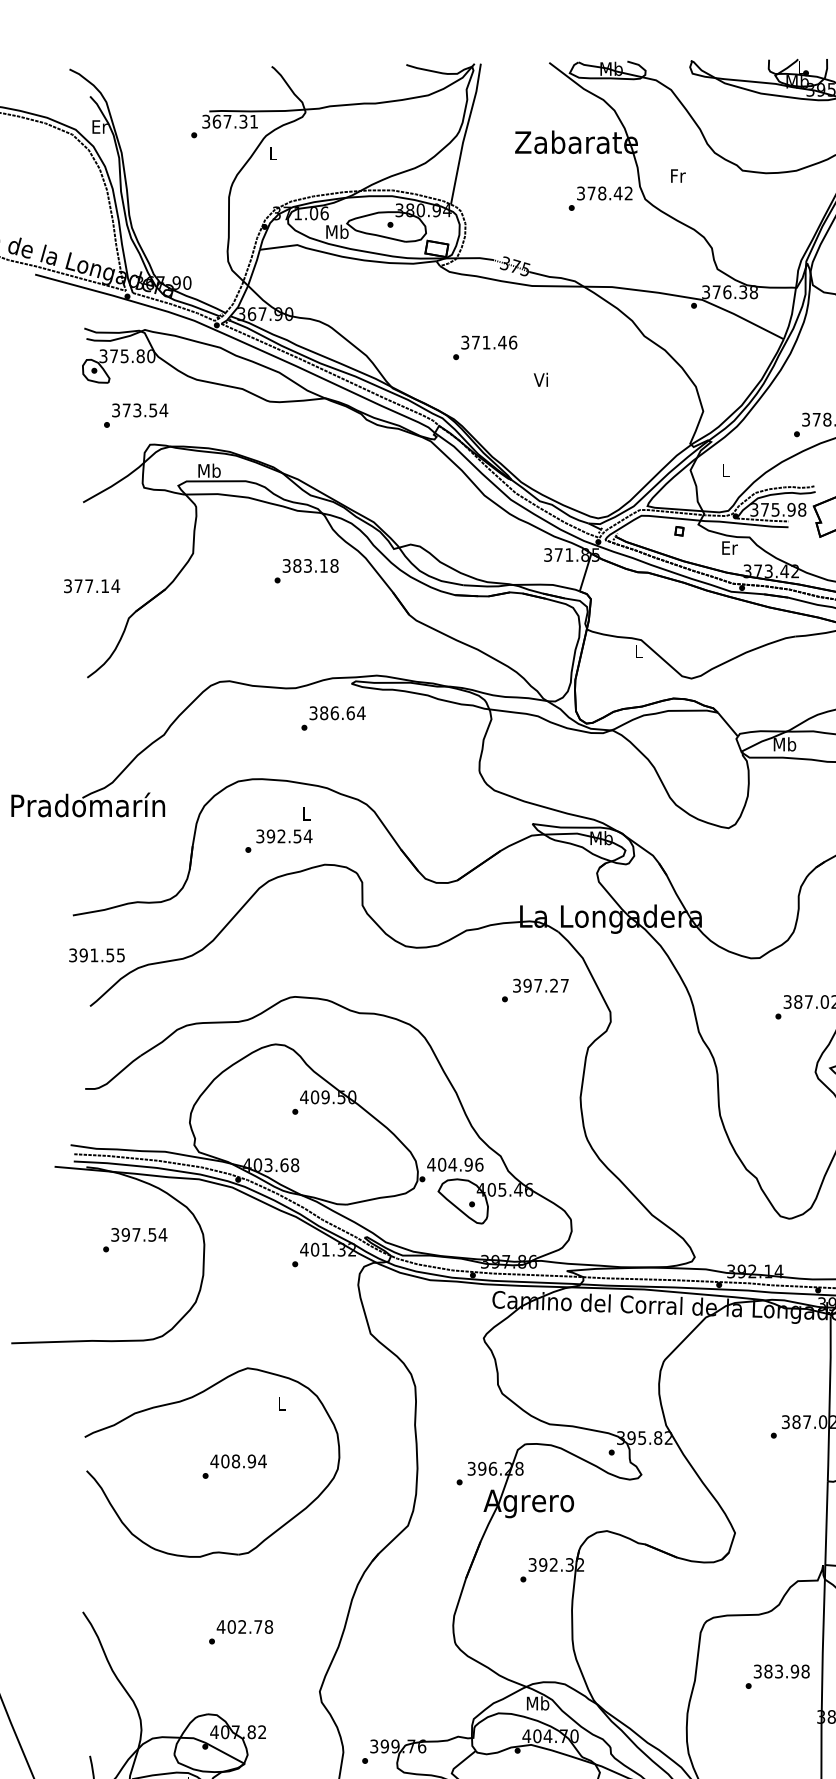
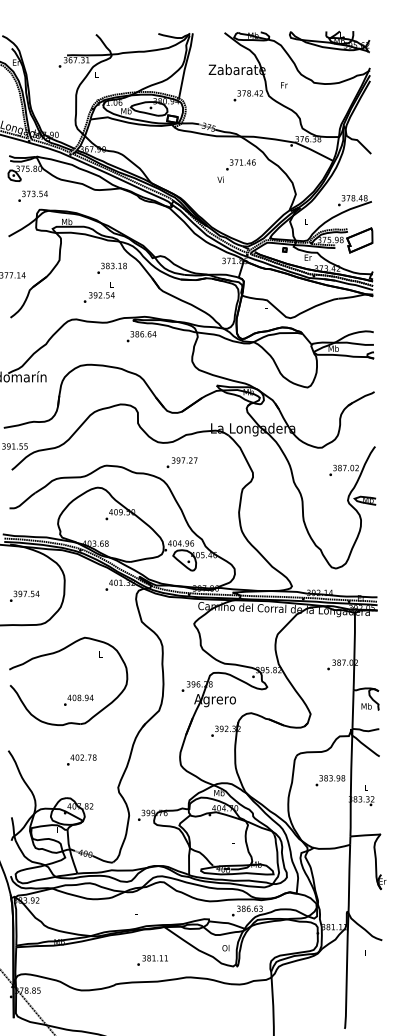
text: (484, 346) -> (240, 164), moved
text: (333, 718) -> (141, 336), moved
text: (277, 830) -> (98, 292), moved
text: (534, 990) -> (181, 462), moved
text: (134, 1238) -> (24, 595), moved
text: (234, 1464) -> (78, 699), moved

